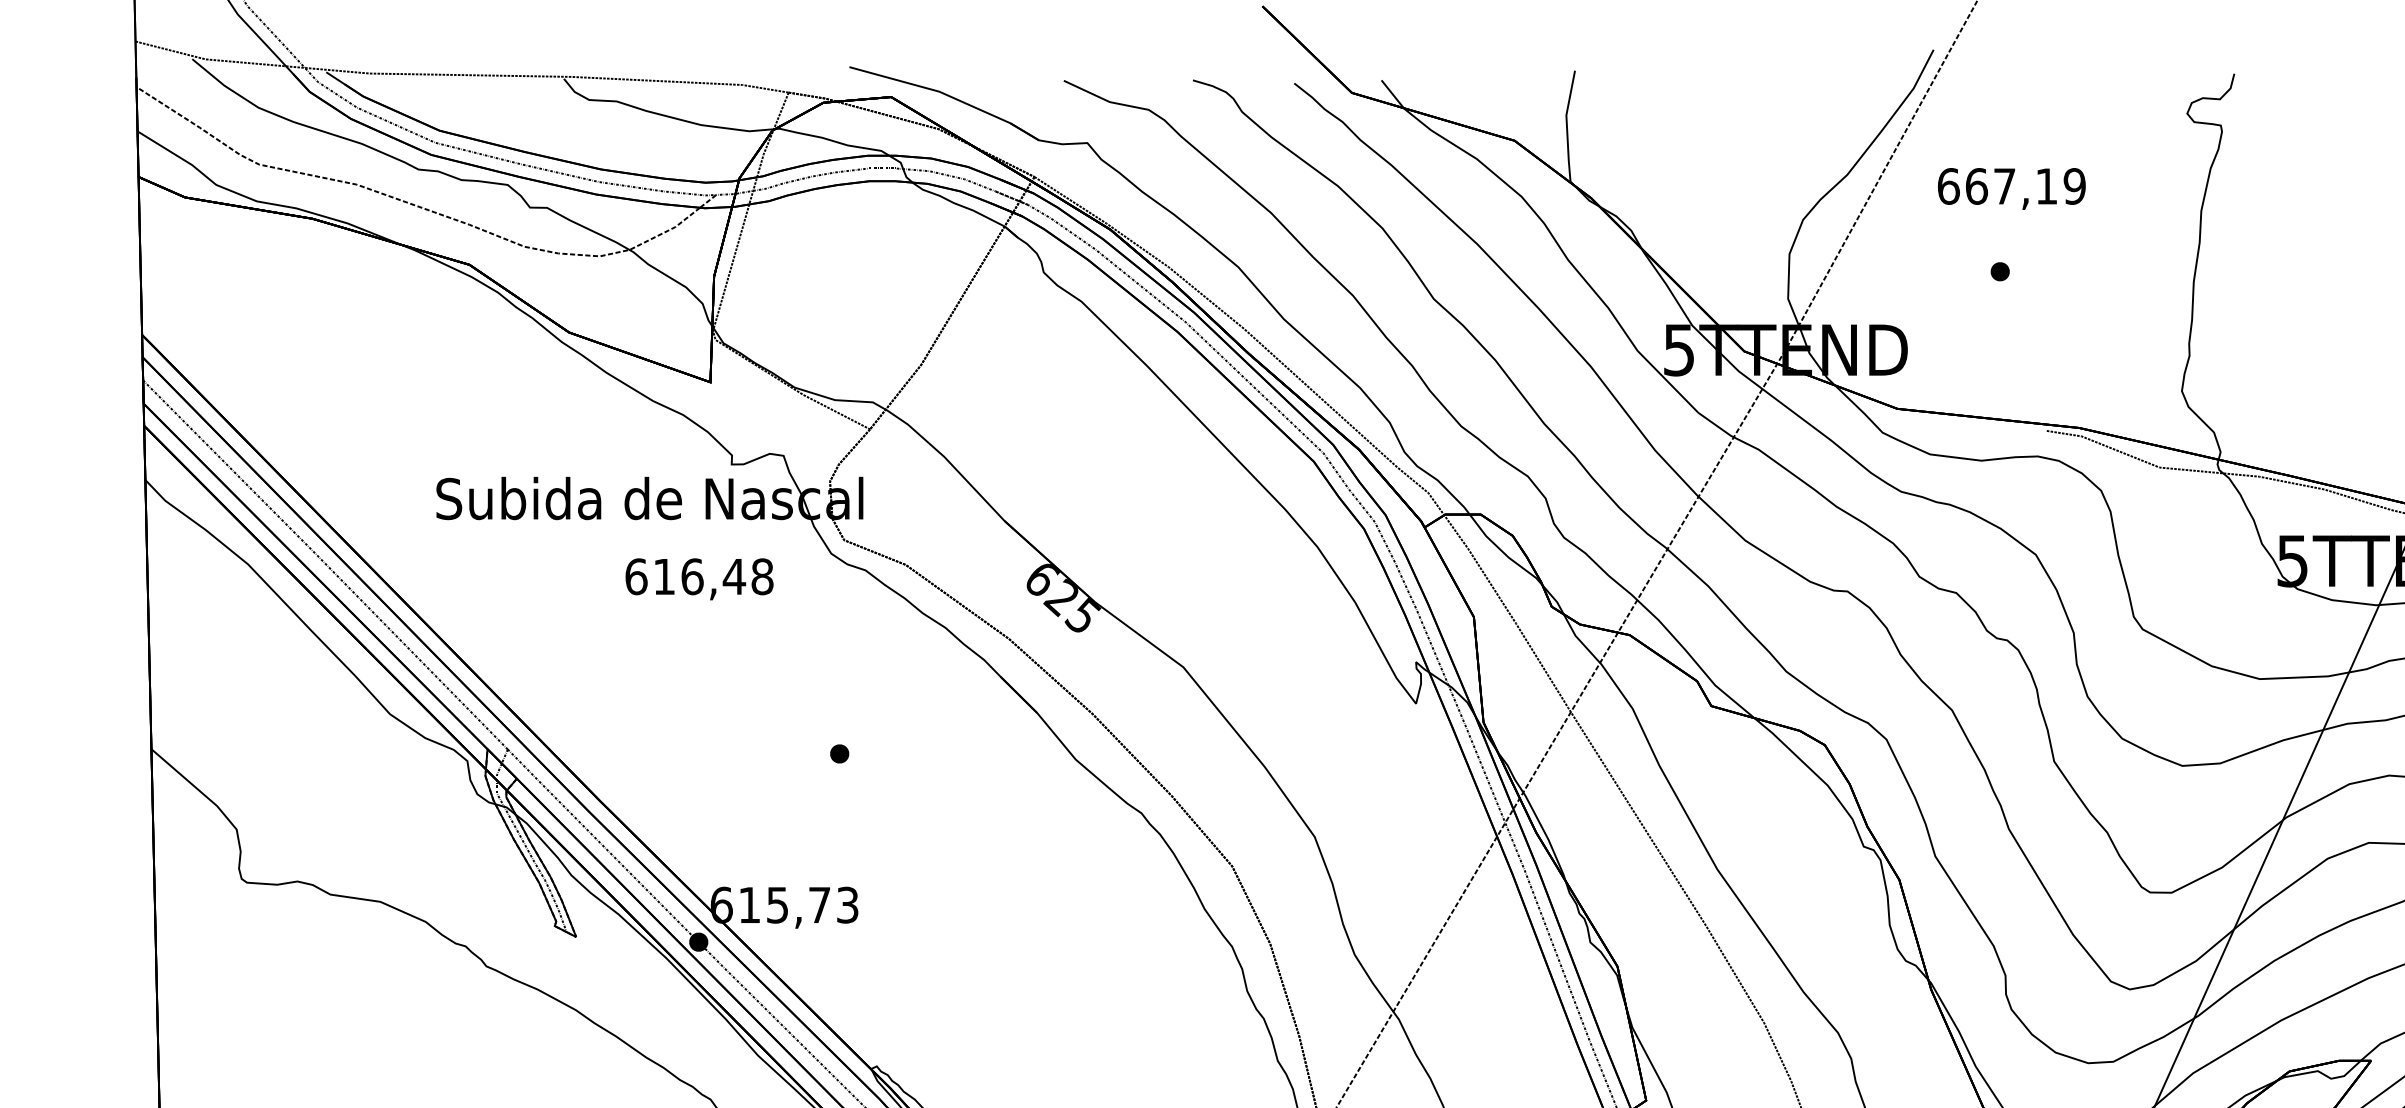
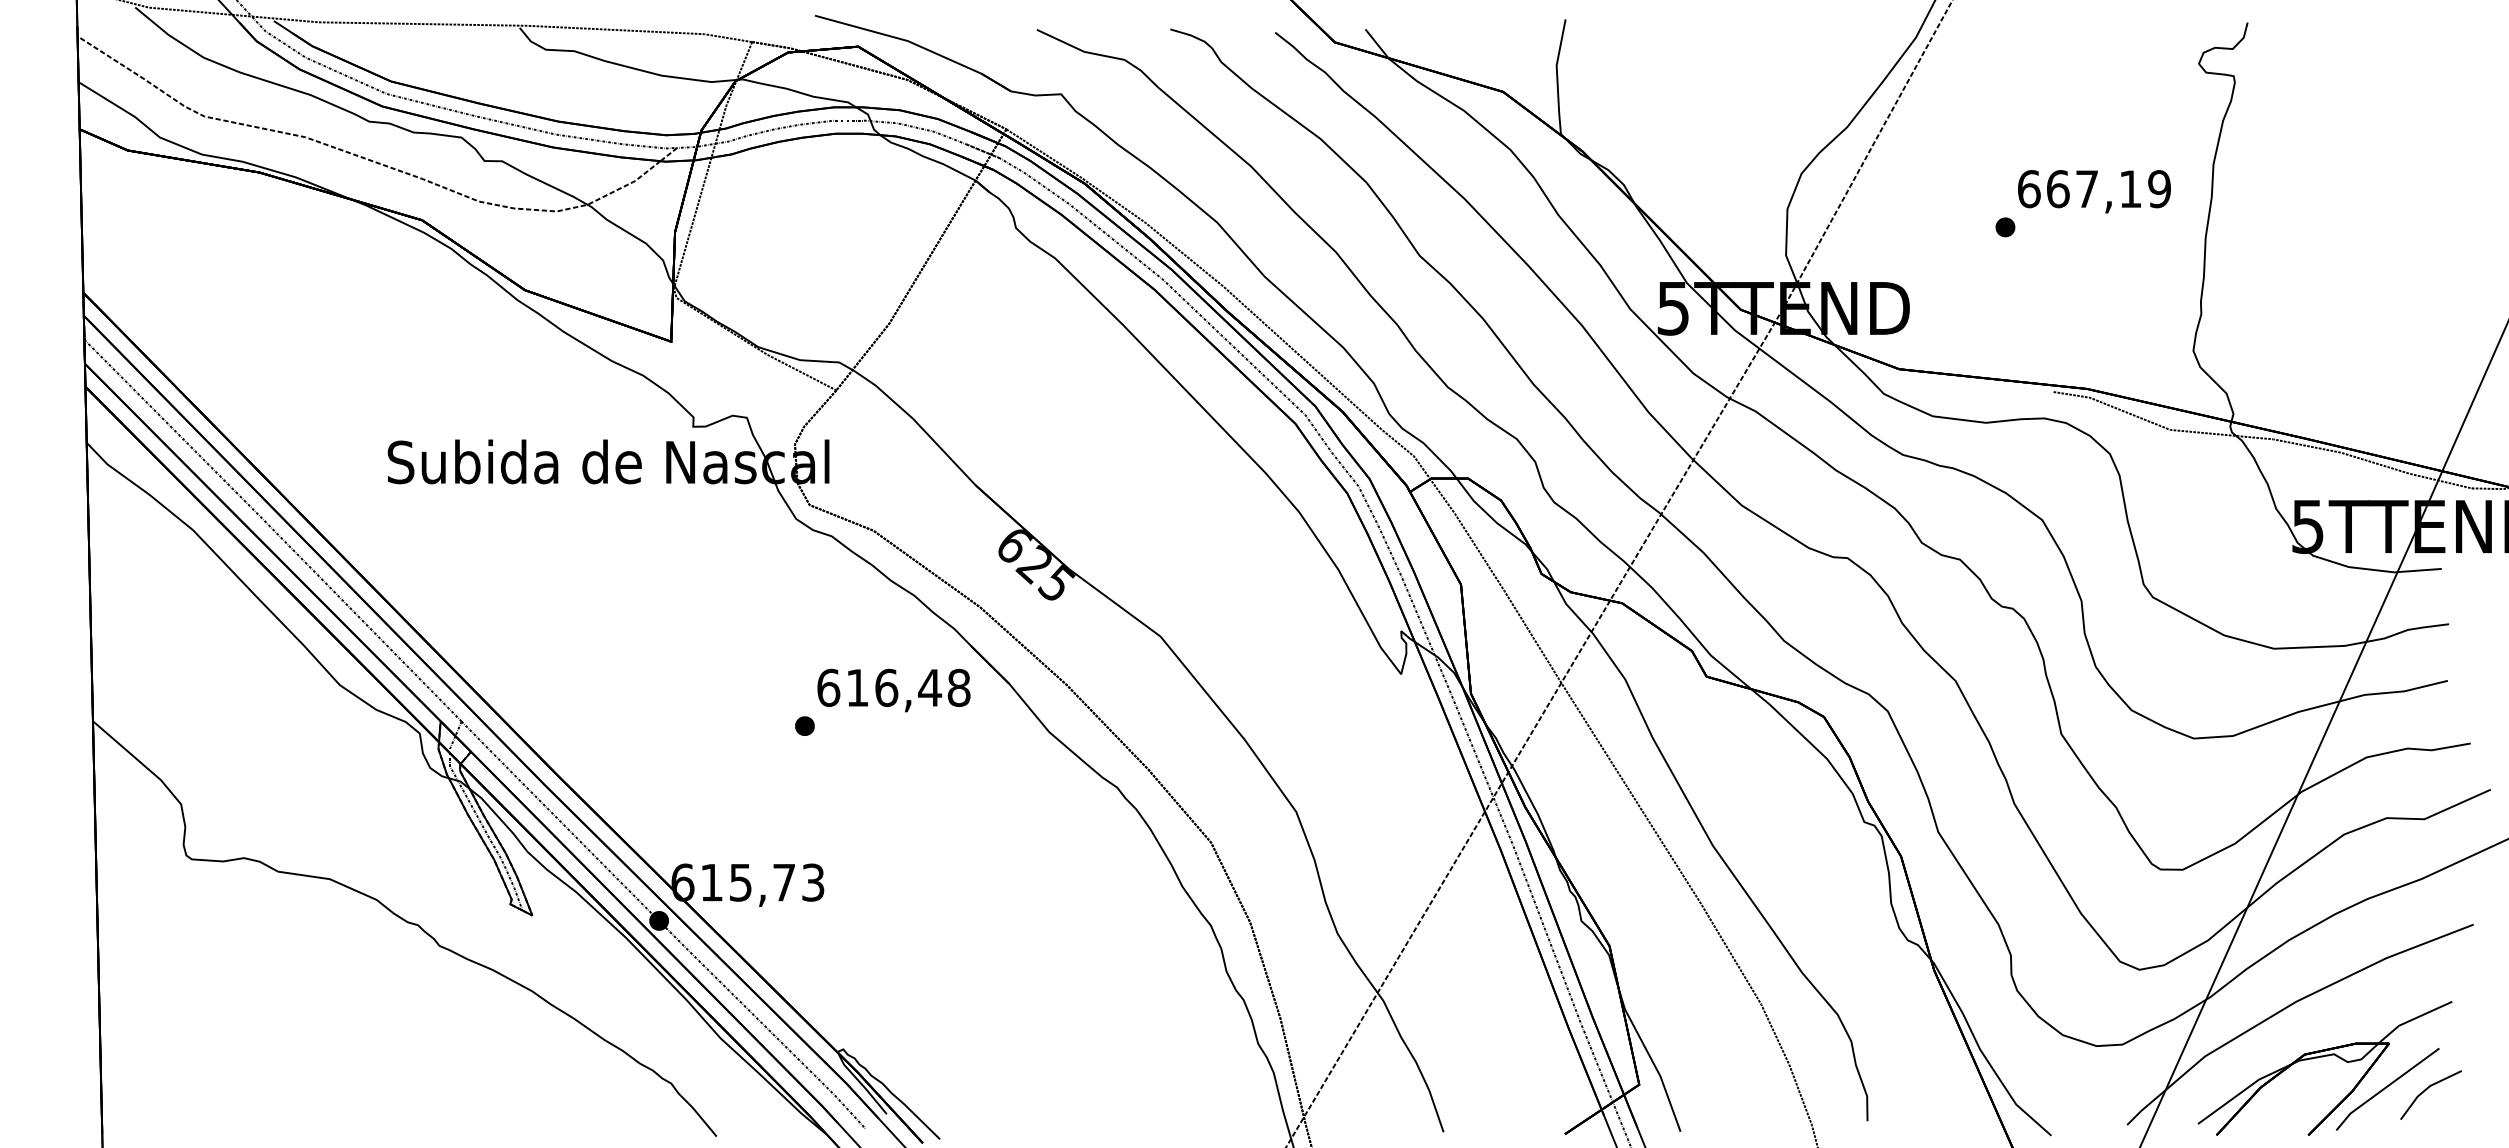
text: (2011, 188) -> (2094, 191), moved
text: (699, 579) -> (893, 690), moved

